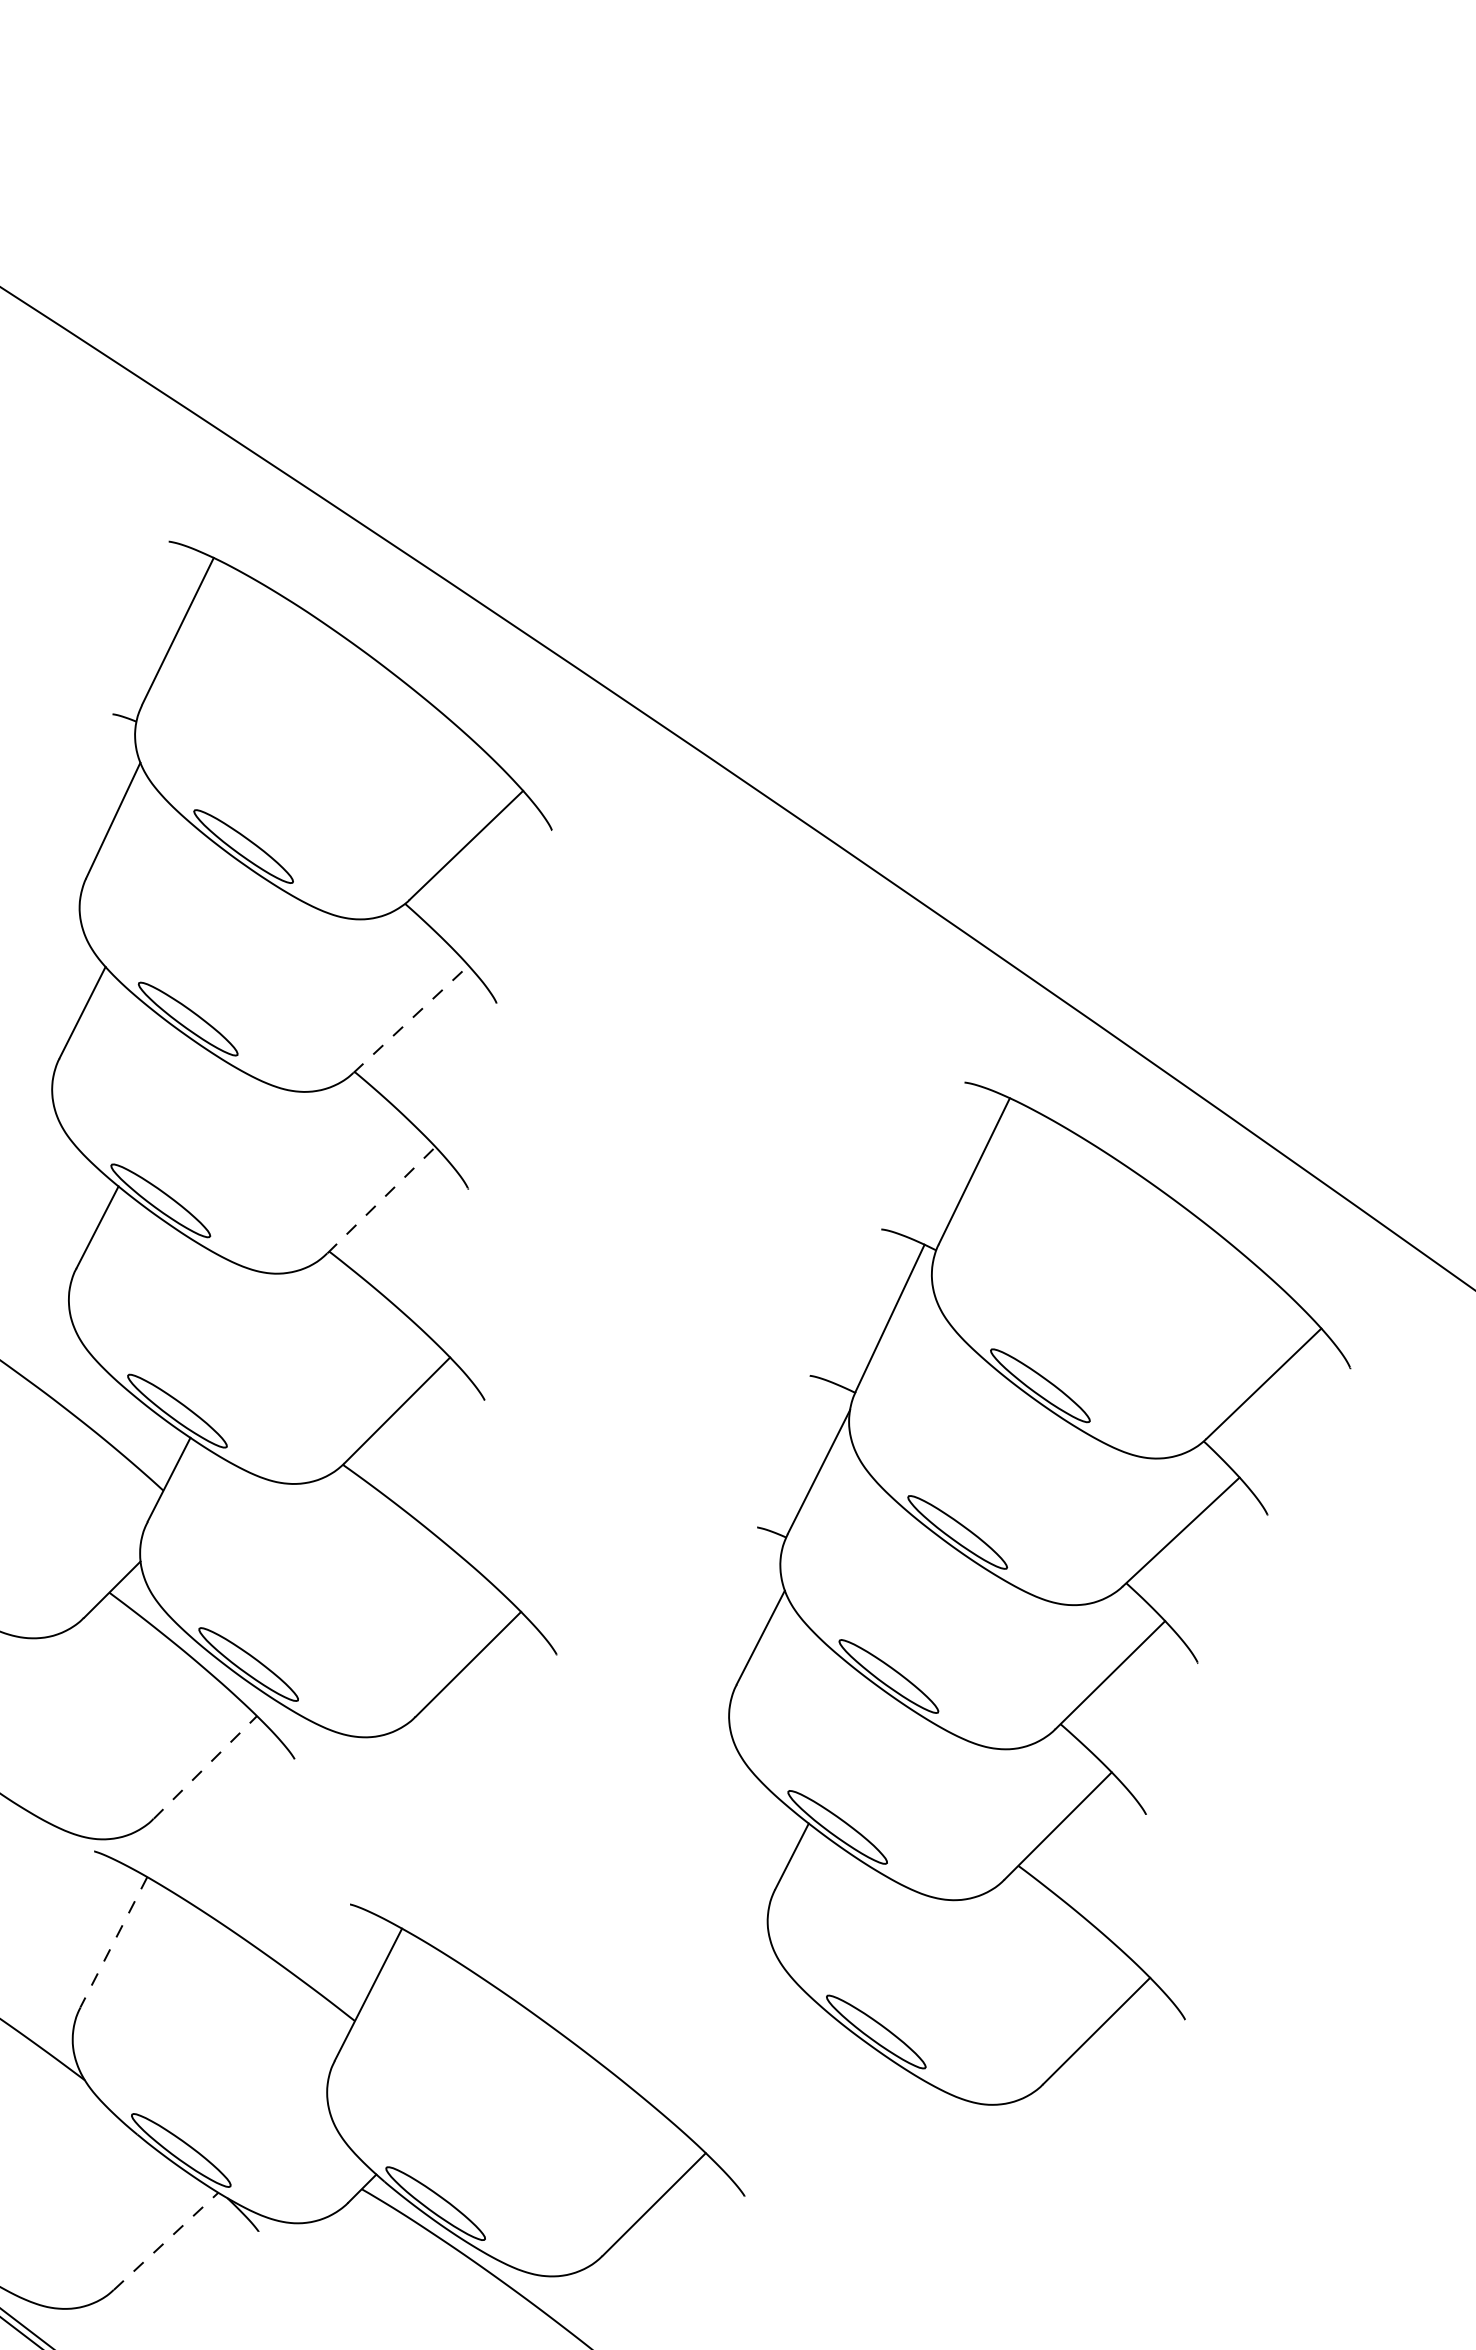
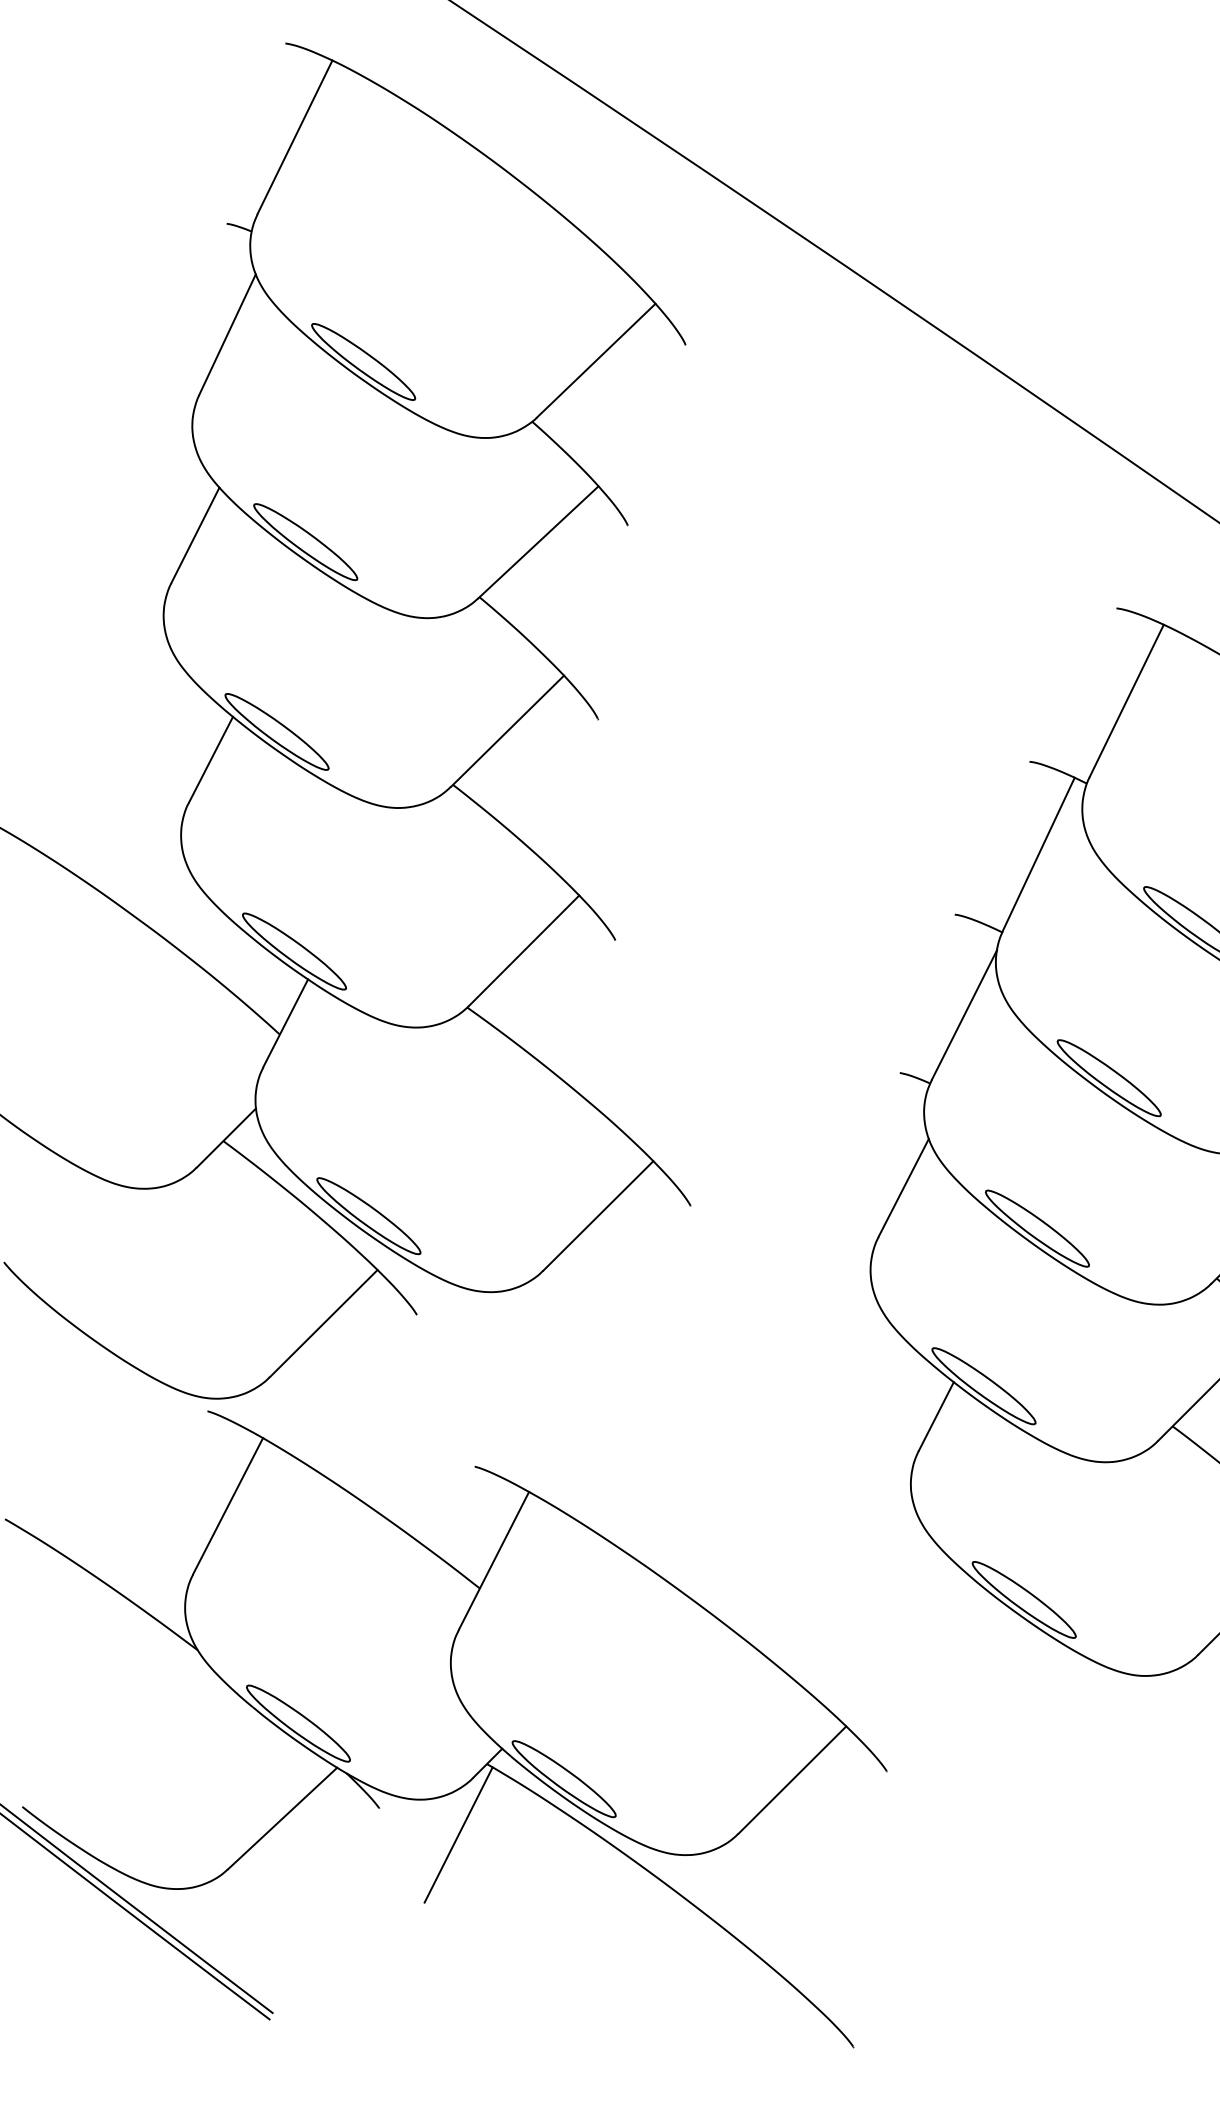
line: (411, 1019) -> (538, 542), dashed -> solid
line: (381, 1200) -> (507, 731), dashed -> solid
line: (205, 1767) -> (323, 1323), dashed -> solid
line: (113, 1942) -> (227, 1506), dashed -> solid
line: (166, 2241) -> (283, 1818), dashed -> solid
line: (334, 2256) -> (458, 1834), added

